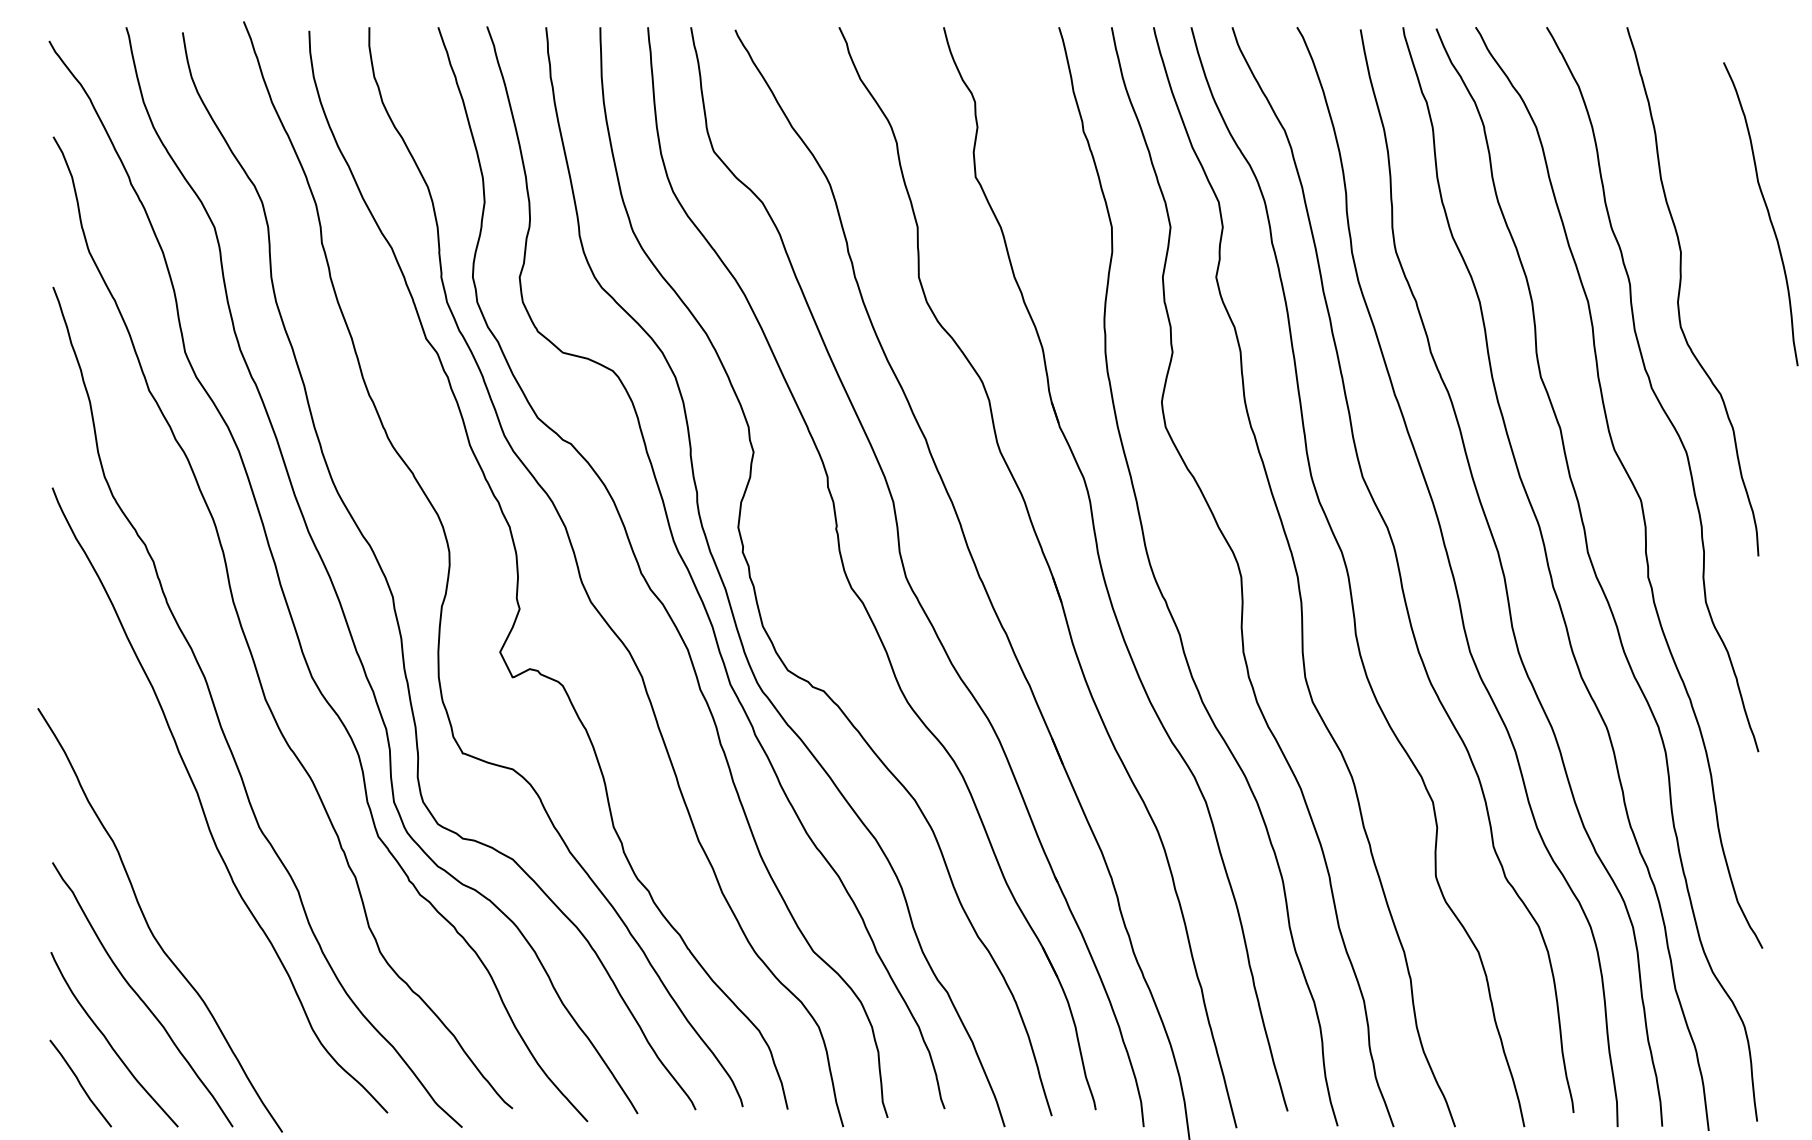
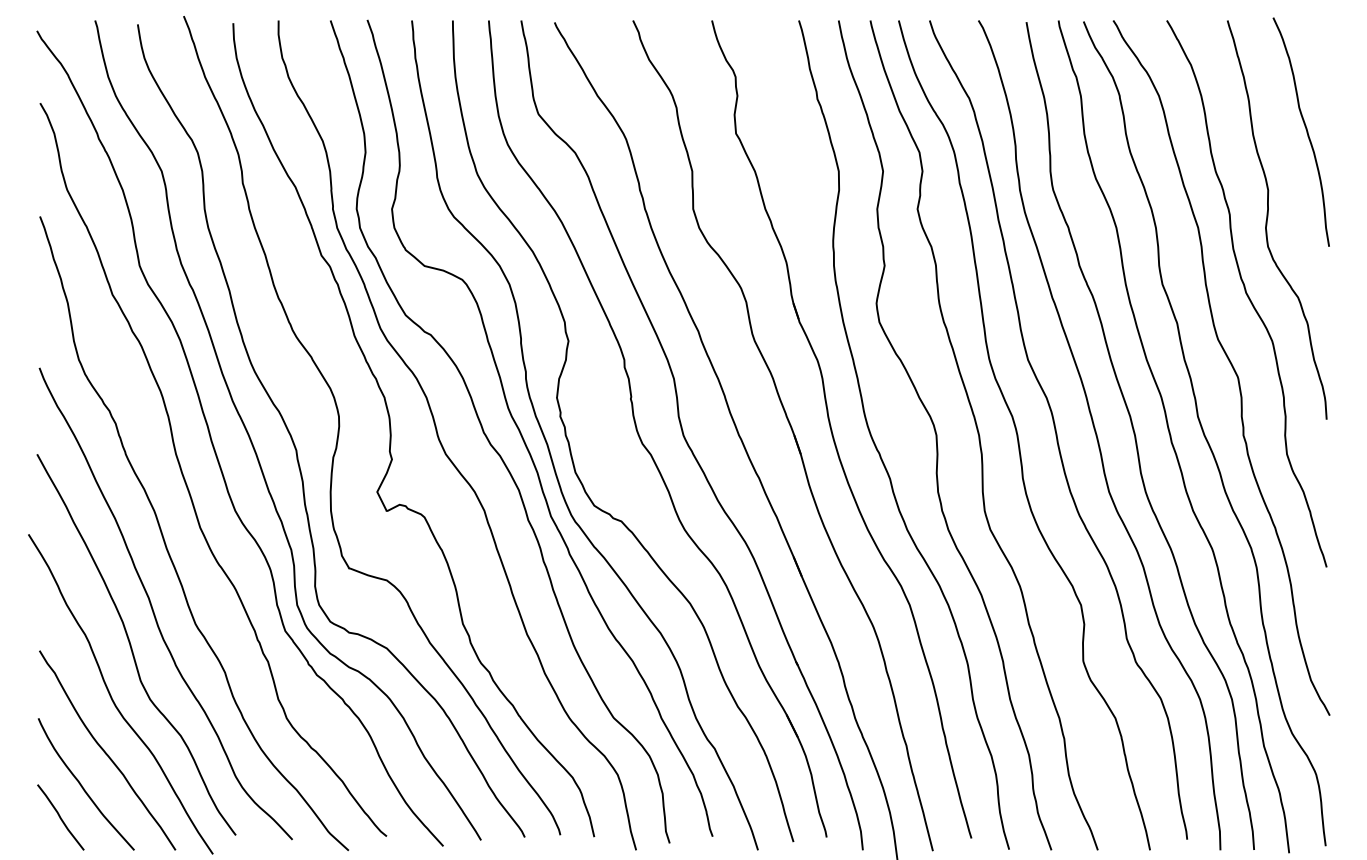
curve: (1767, 213) -> (1306, 131), moved
curve: (174, 856) -> (131, 646), added

